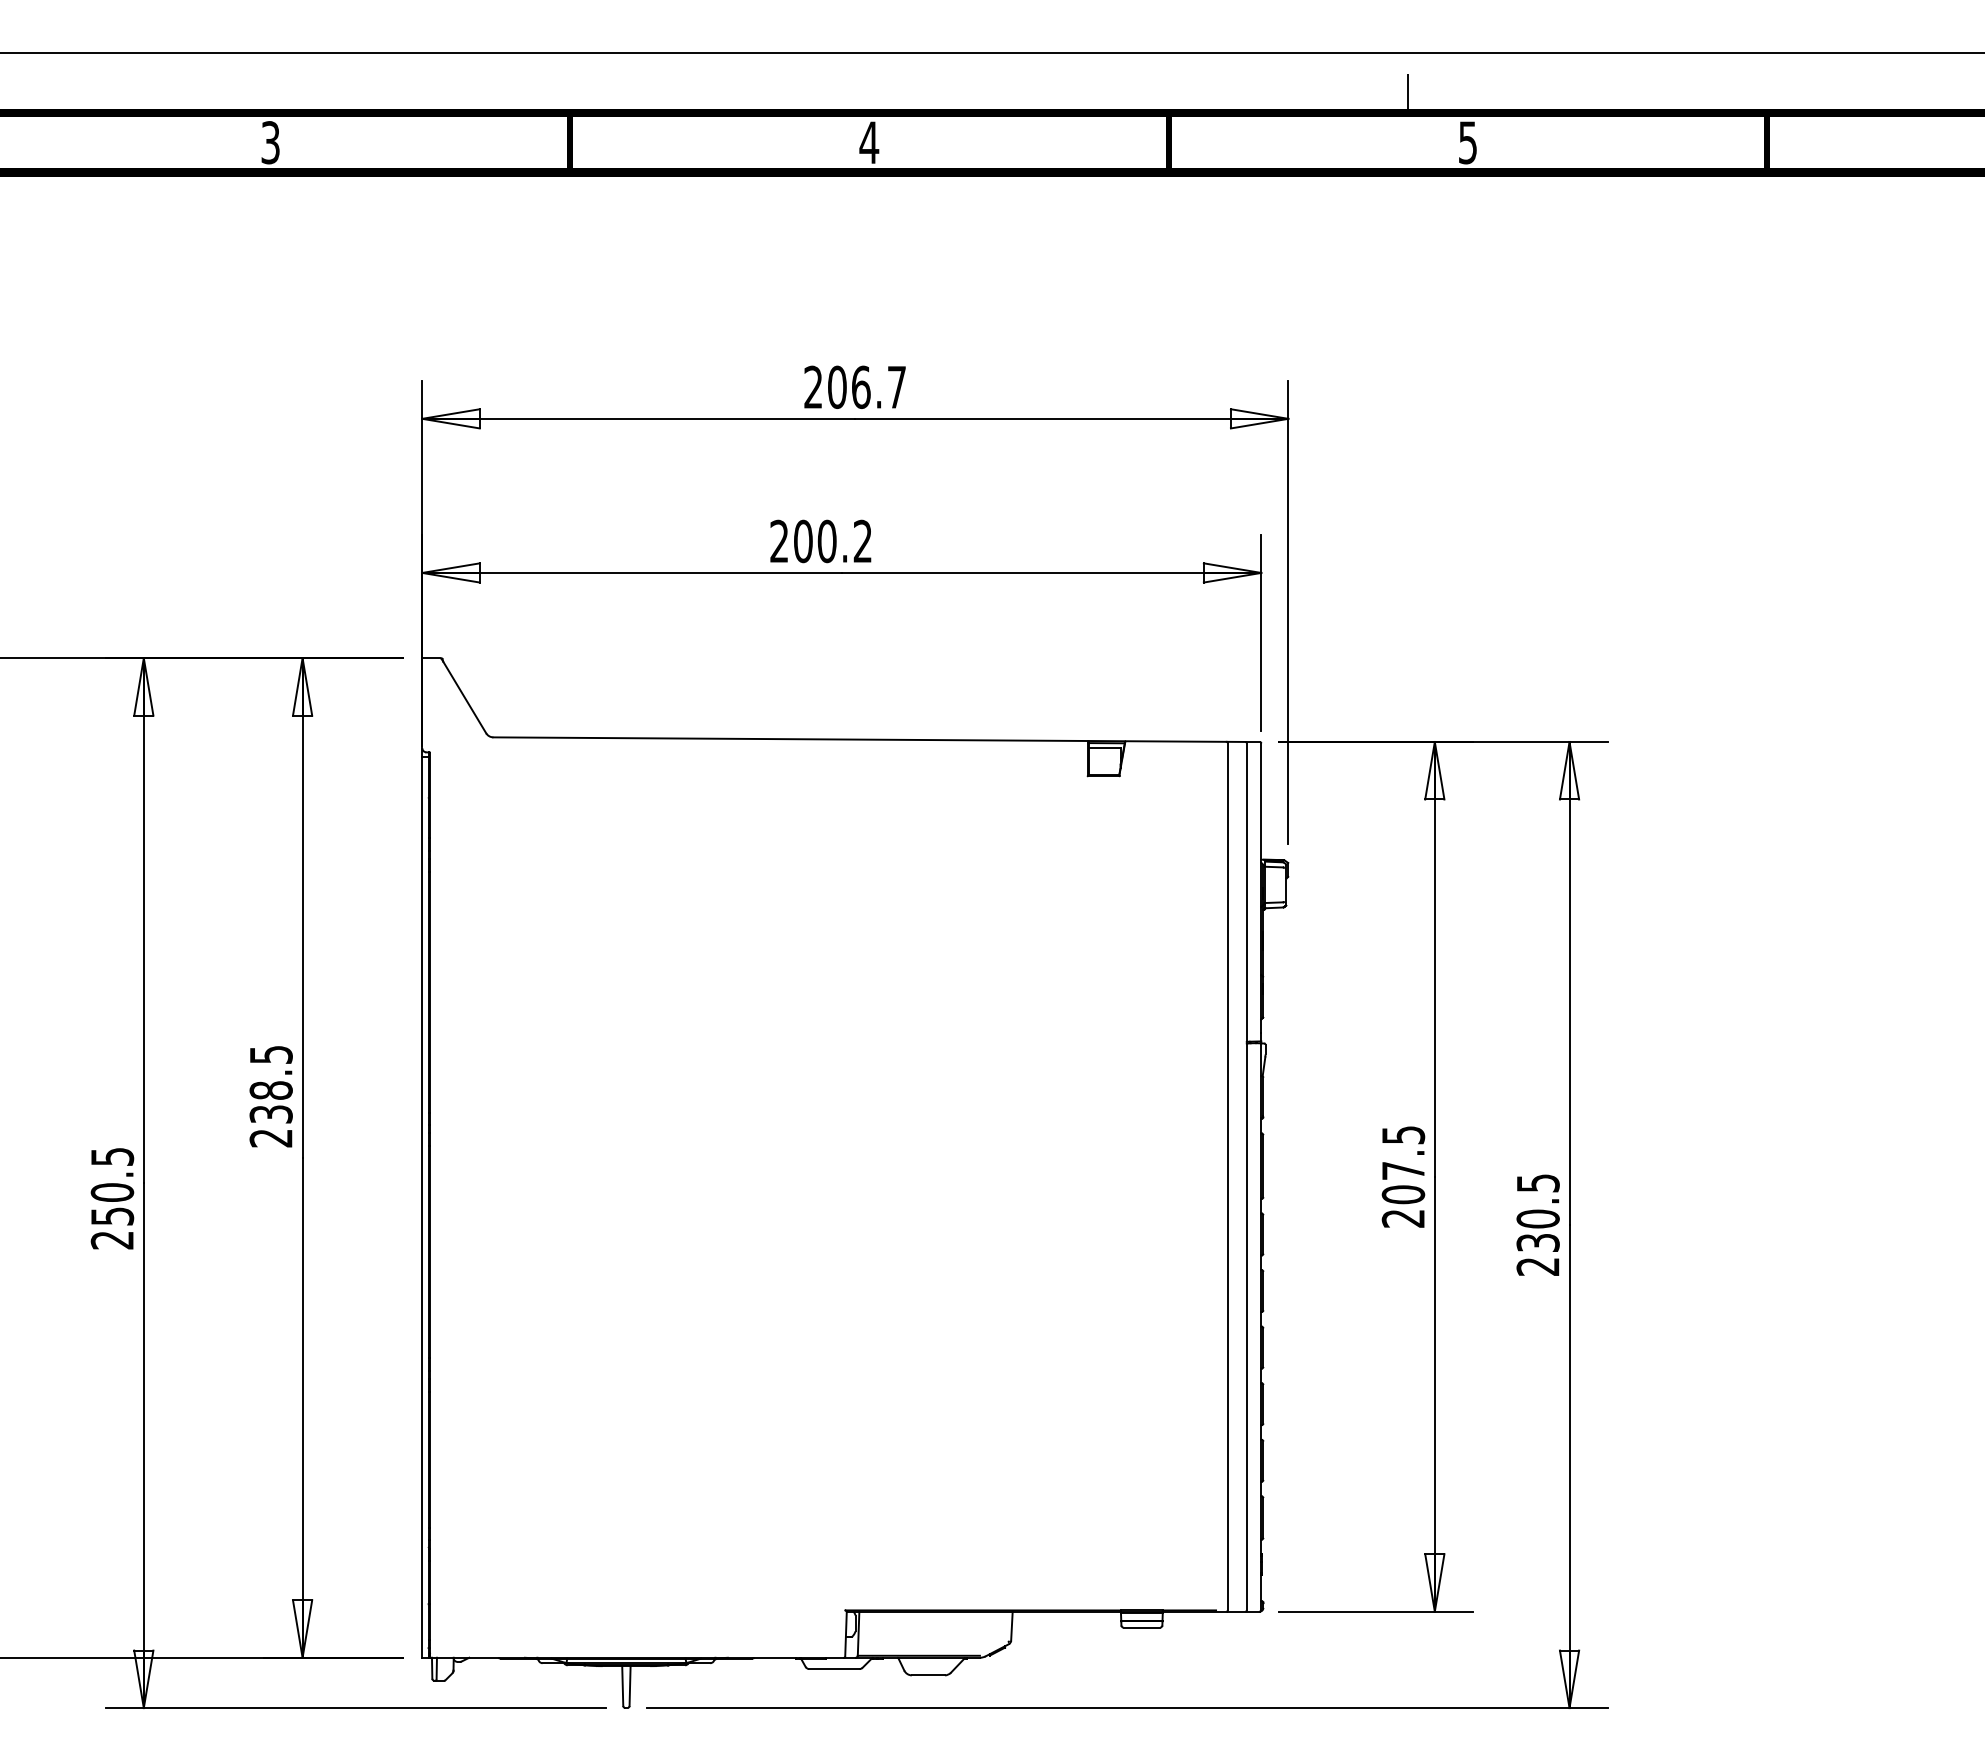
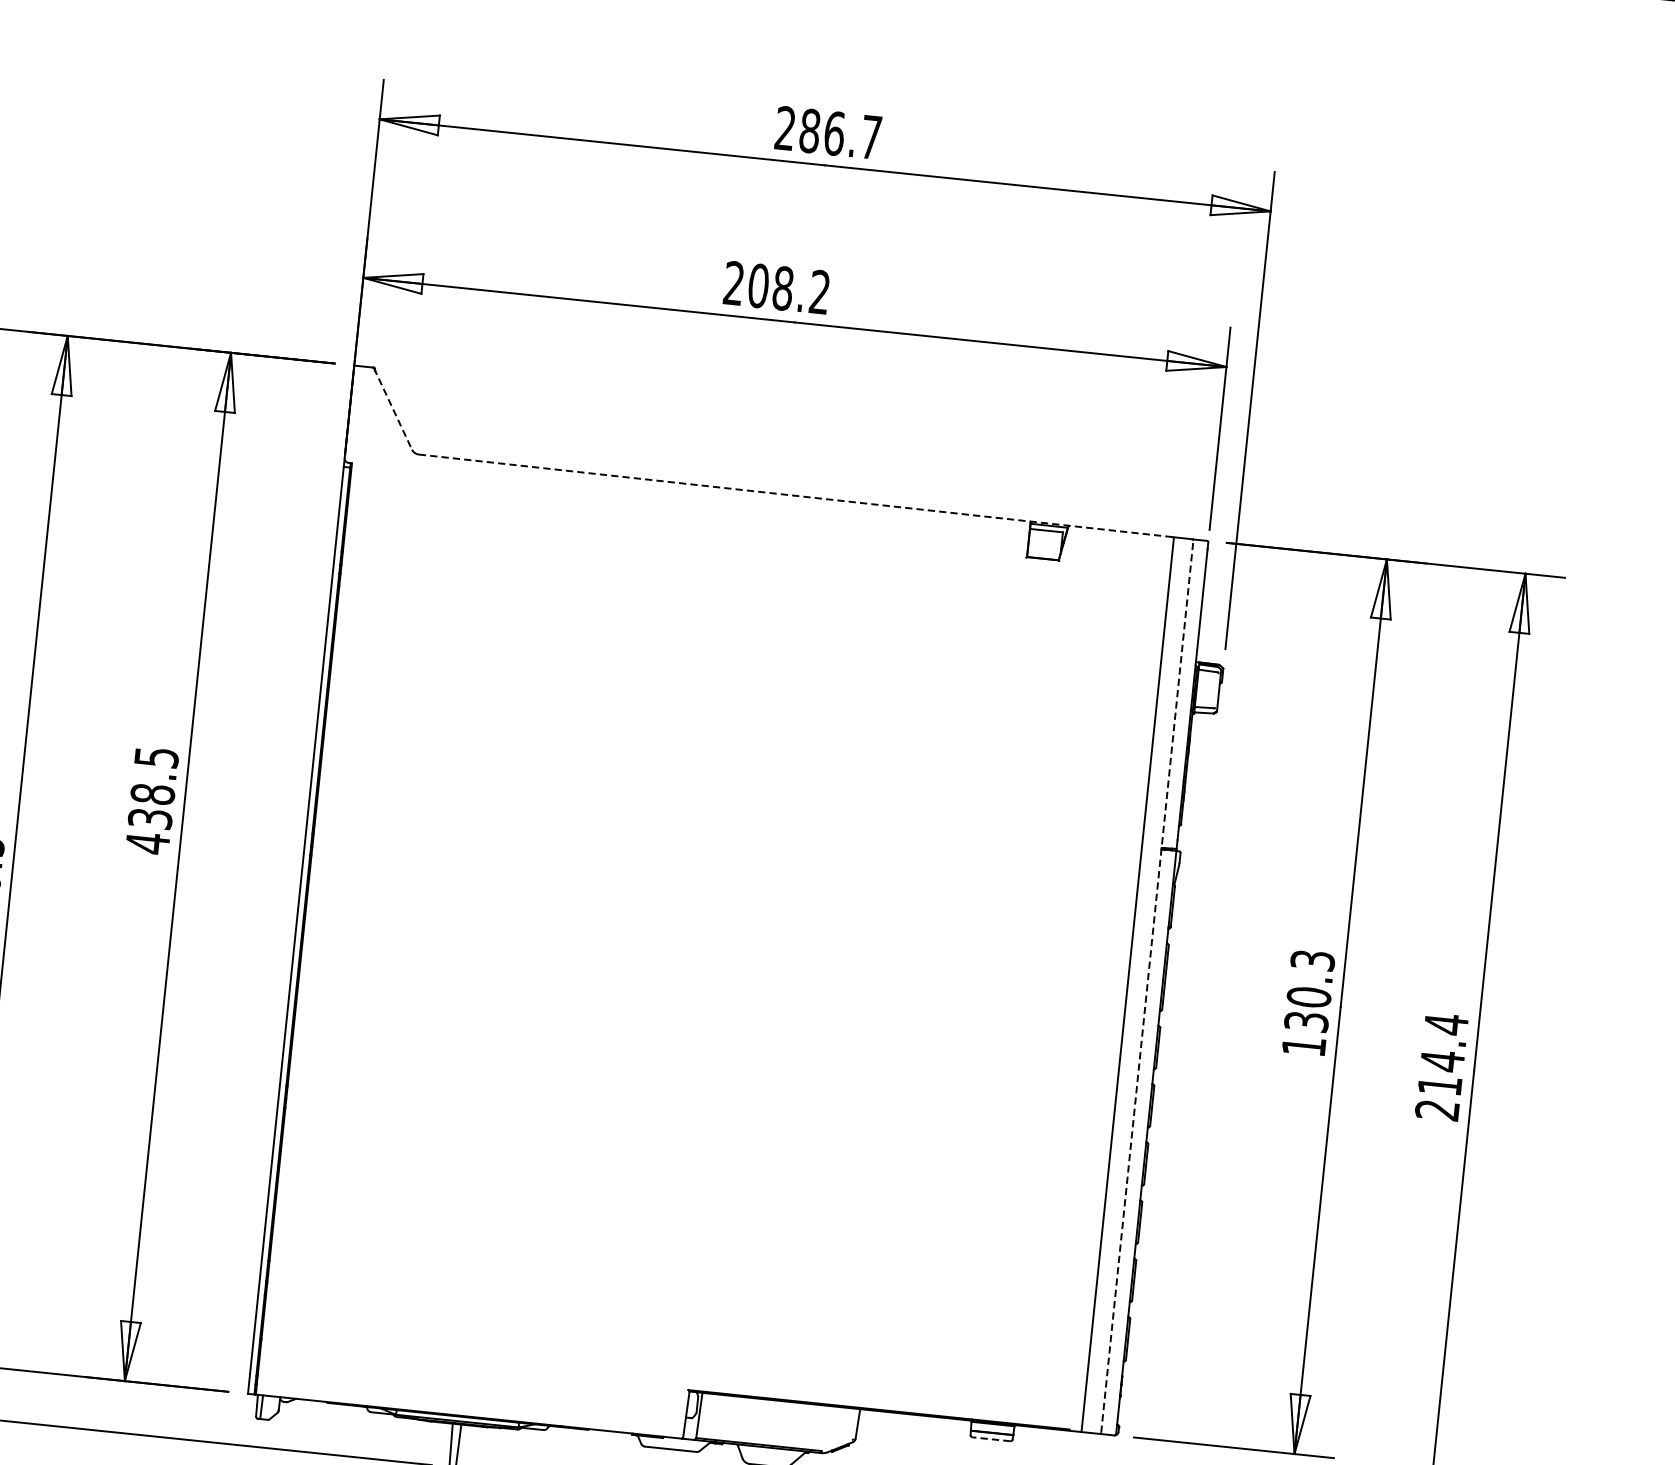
text: (837, 387) -> (810, 131), 206.7 -> 286.7
text: (826, 541) -> (782, 288), 200.2 -> 208.2
line: (464, 696) -> (393, 409), solid -> dashed
line: (859, 739) -> (795, 495), solid -> dashed
text: (270, 1138) -> (147, 843), 238.5 -> 438.5
line: (1246, 1176) -> (1147, 986), solid -> dashed
text: (1403, 1176) -> (1308, 1003), 207.5 -> 130.3
text: (1537, 1212) -> (1442, 1054), 230.5 -> 214.4
line: (1141, 1627) -> (991, 1439), solid -> dashed

